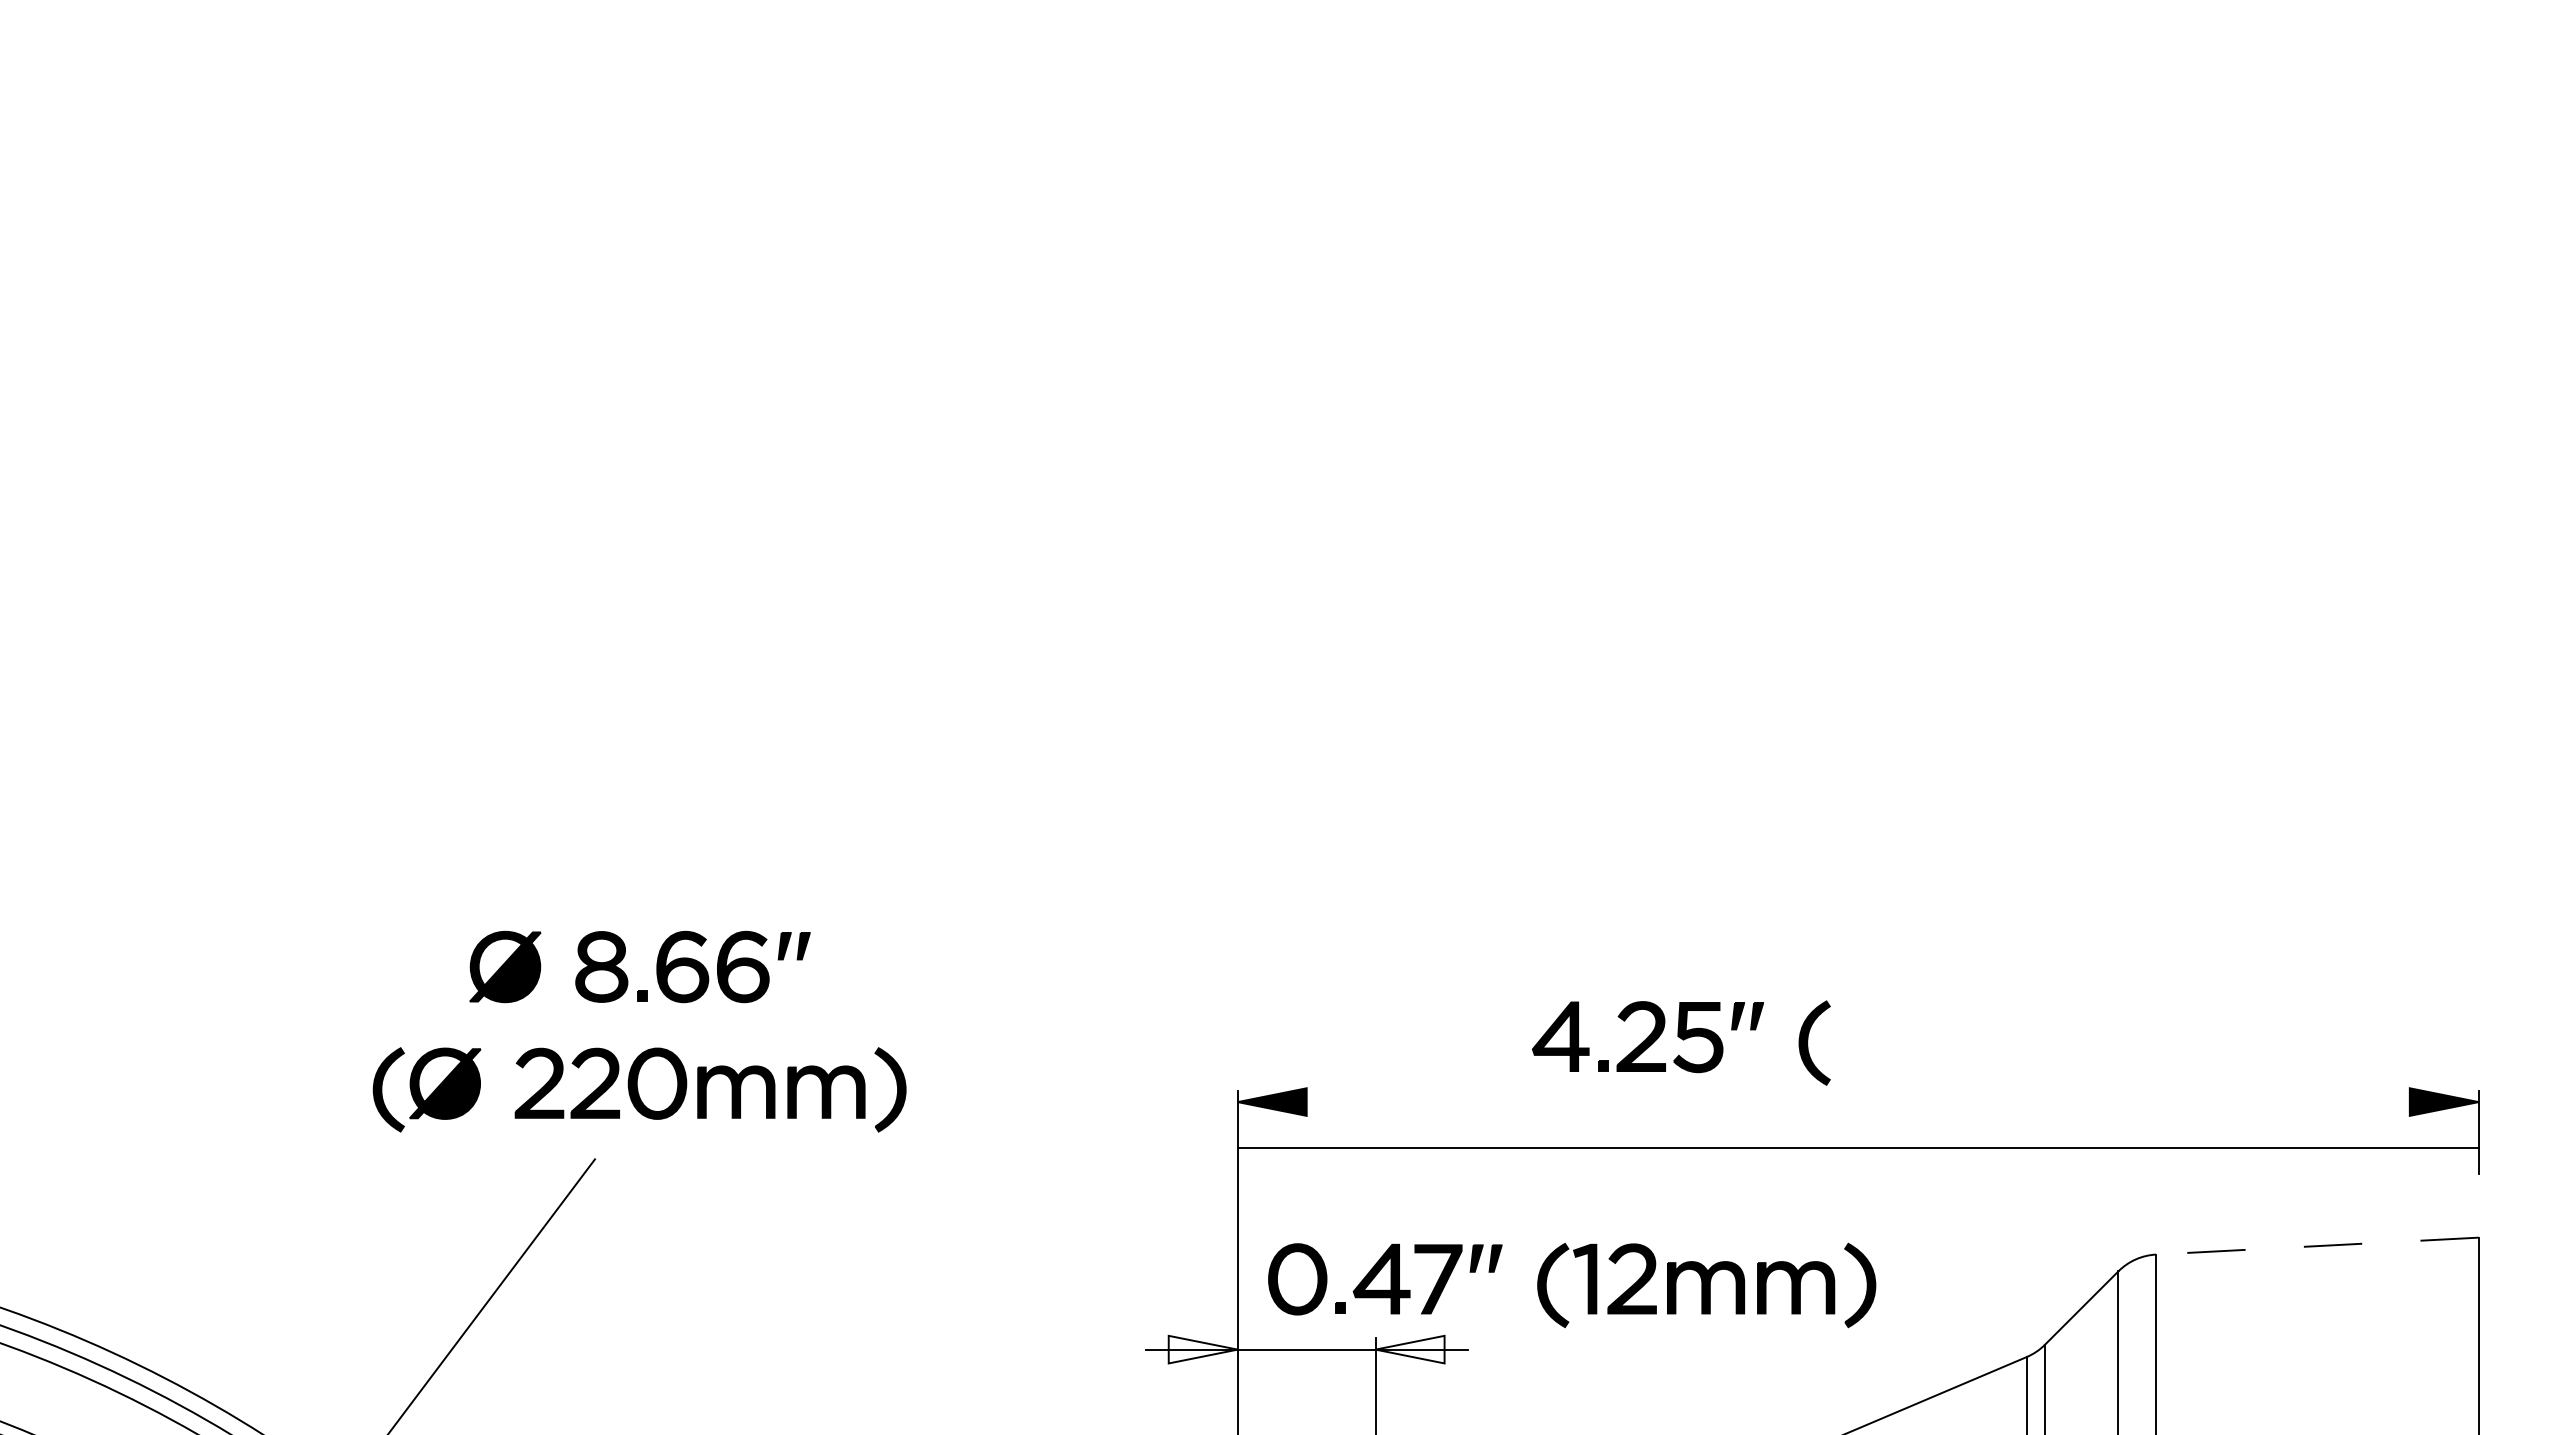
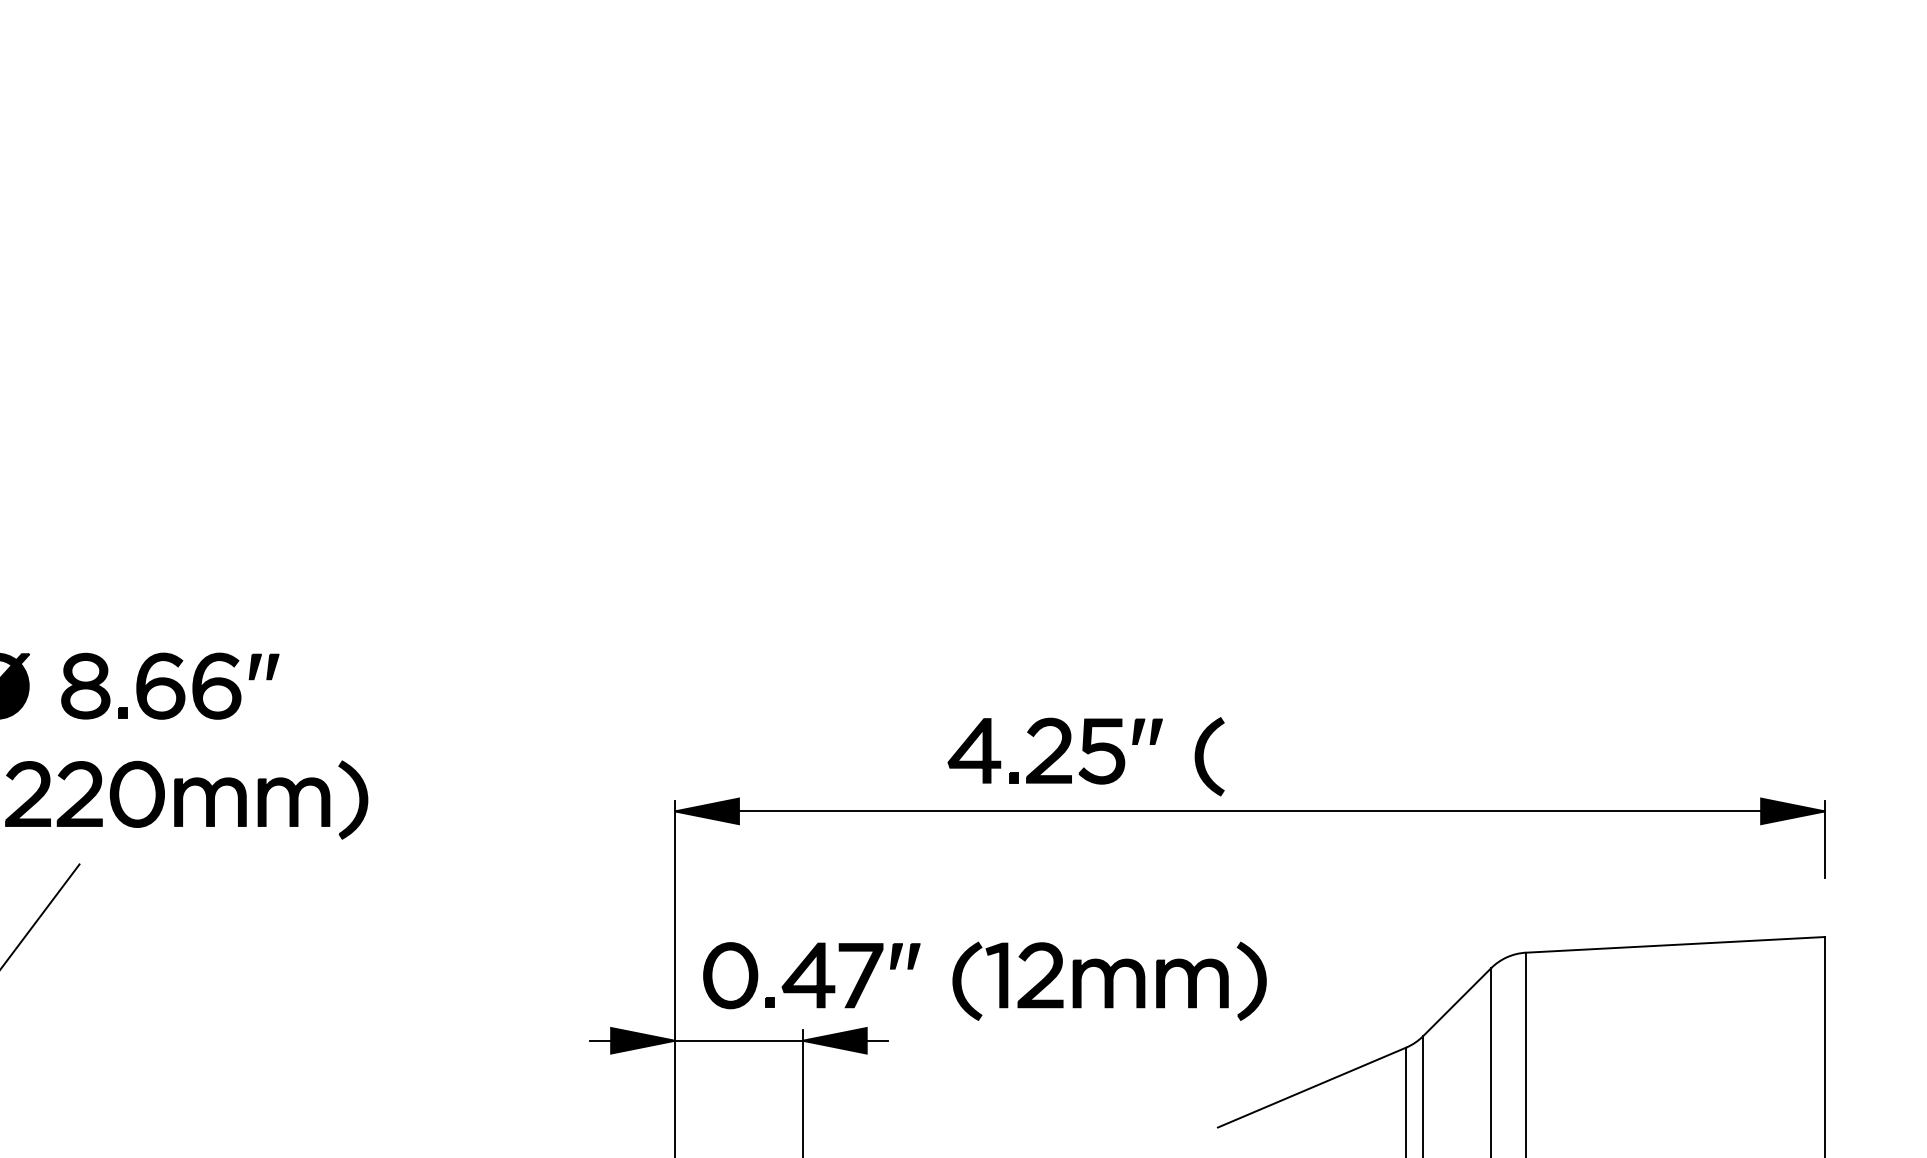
line: (1857, 1148) -> (1249, 811), moved
line: (2317, 1246) -> (1675, 945), dashed -> solid
fill: (1202, 1349) -> (642, 1040), added
fill: (1409, 1349) -> (834, 1040), added

